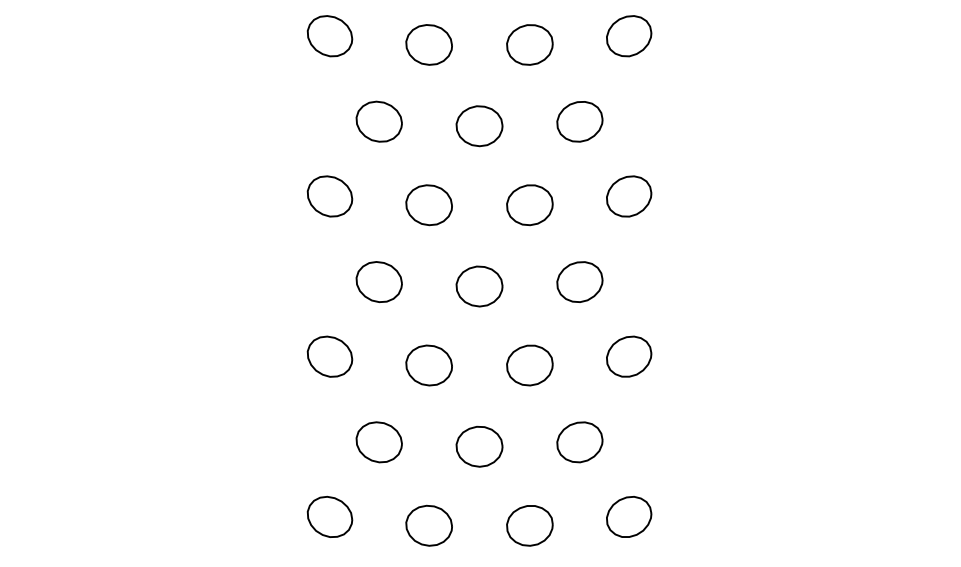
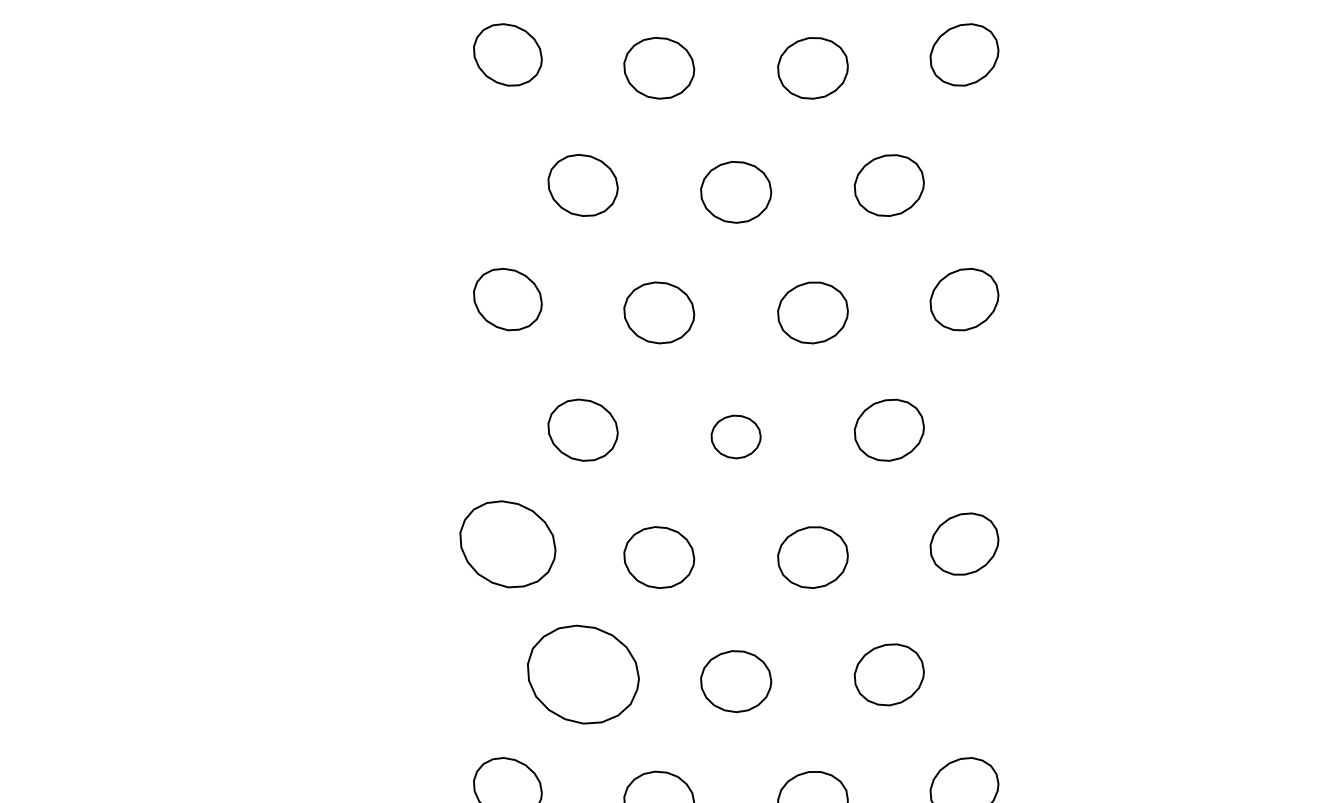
part: (479, 286) -> (736, 436), size x0.7
part: (329, 356) -> (507, 543), size x1.4
part: (378, 442) -> (581, 675), size x1.6

